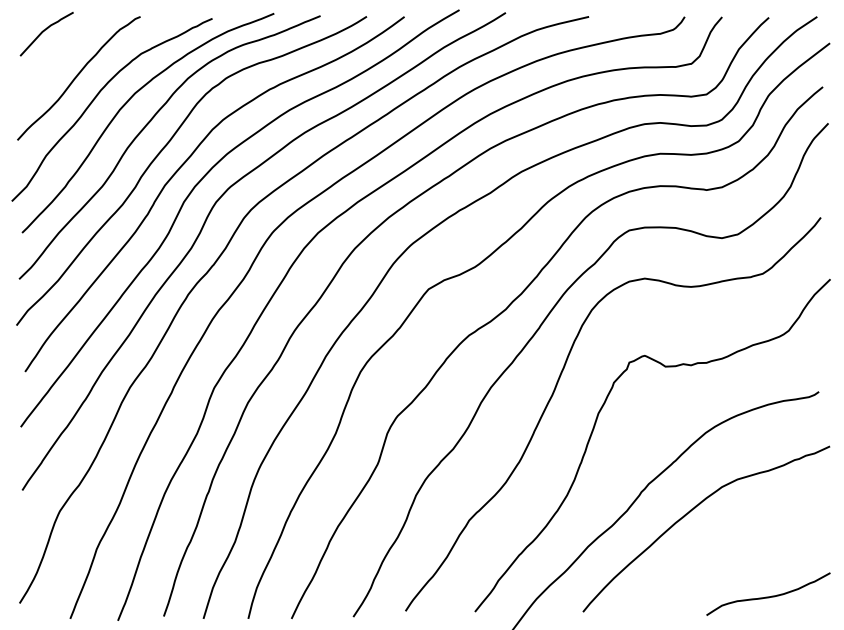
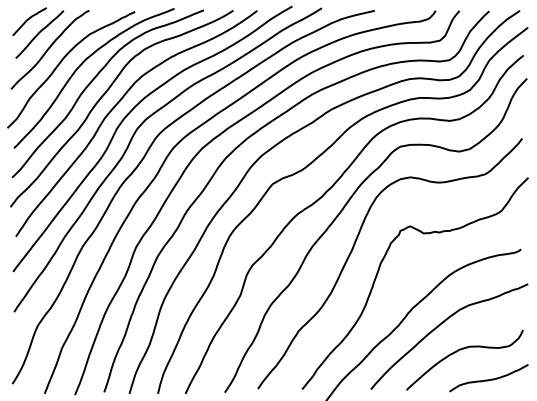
curve: (62, 54) -> (39, 34), added
curve: (725, 550) -> (461, 350), added

